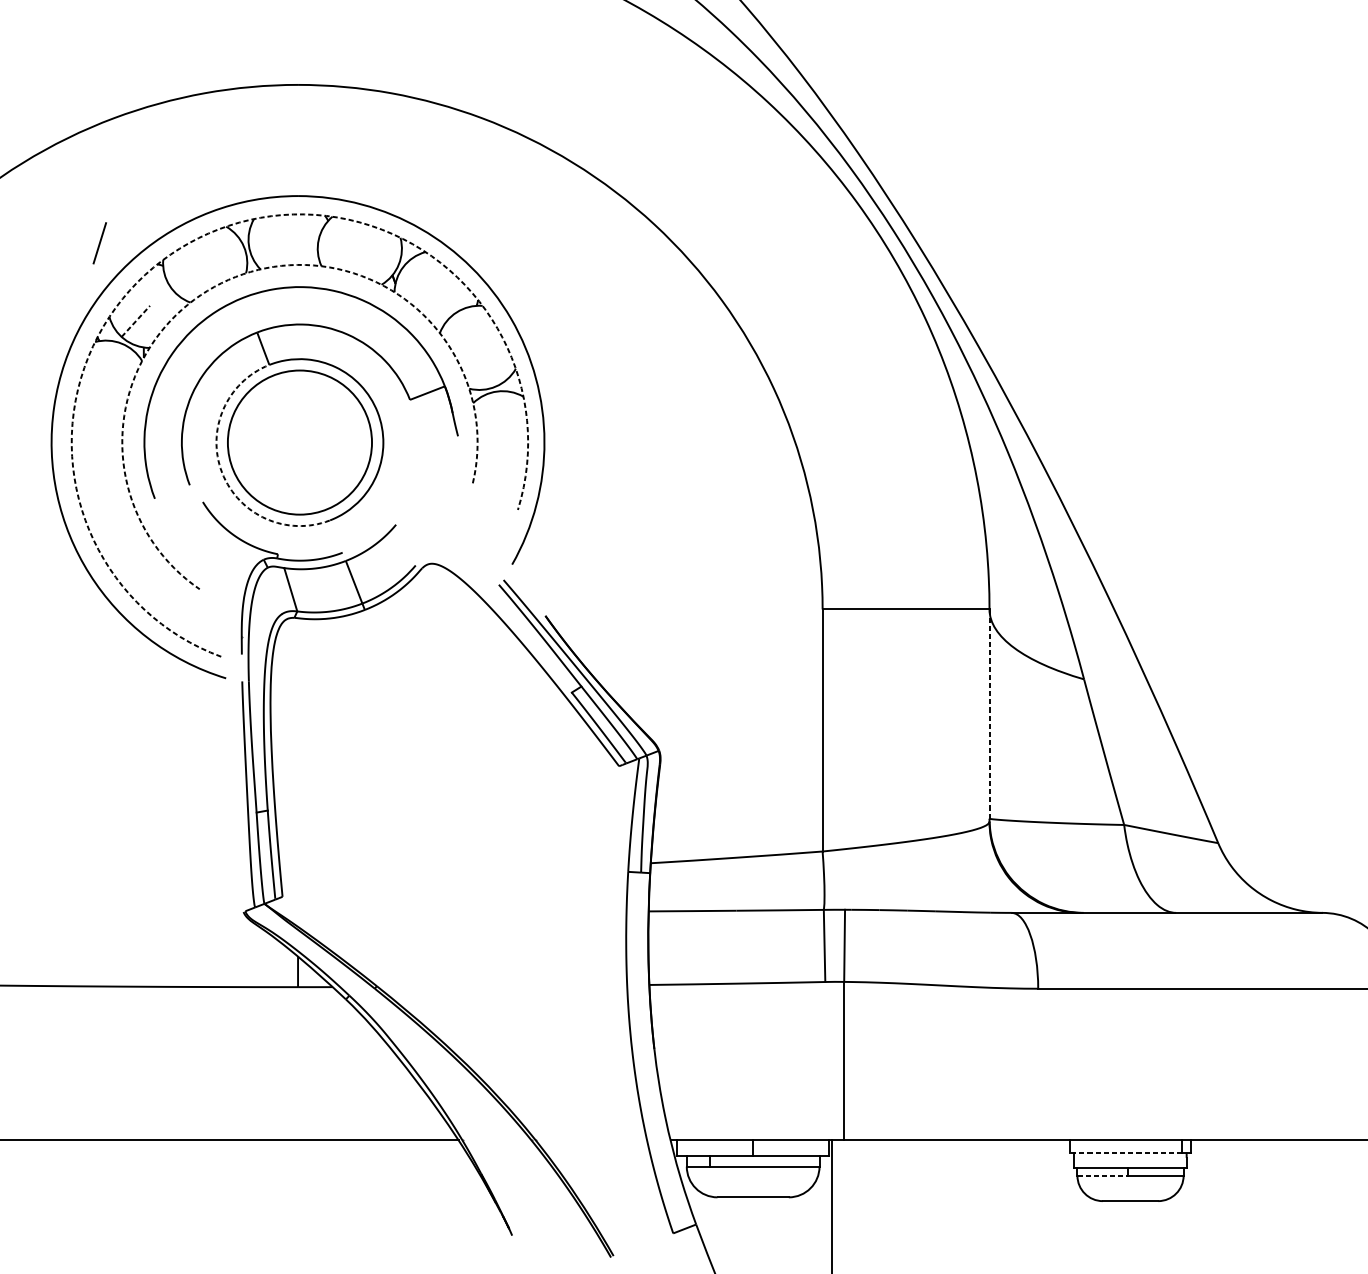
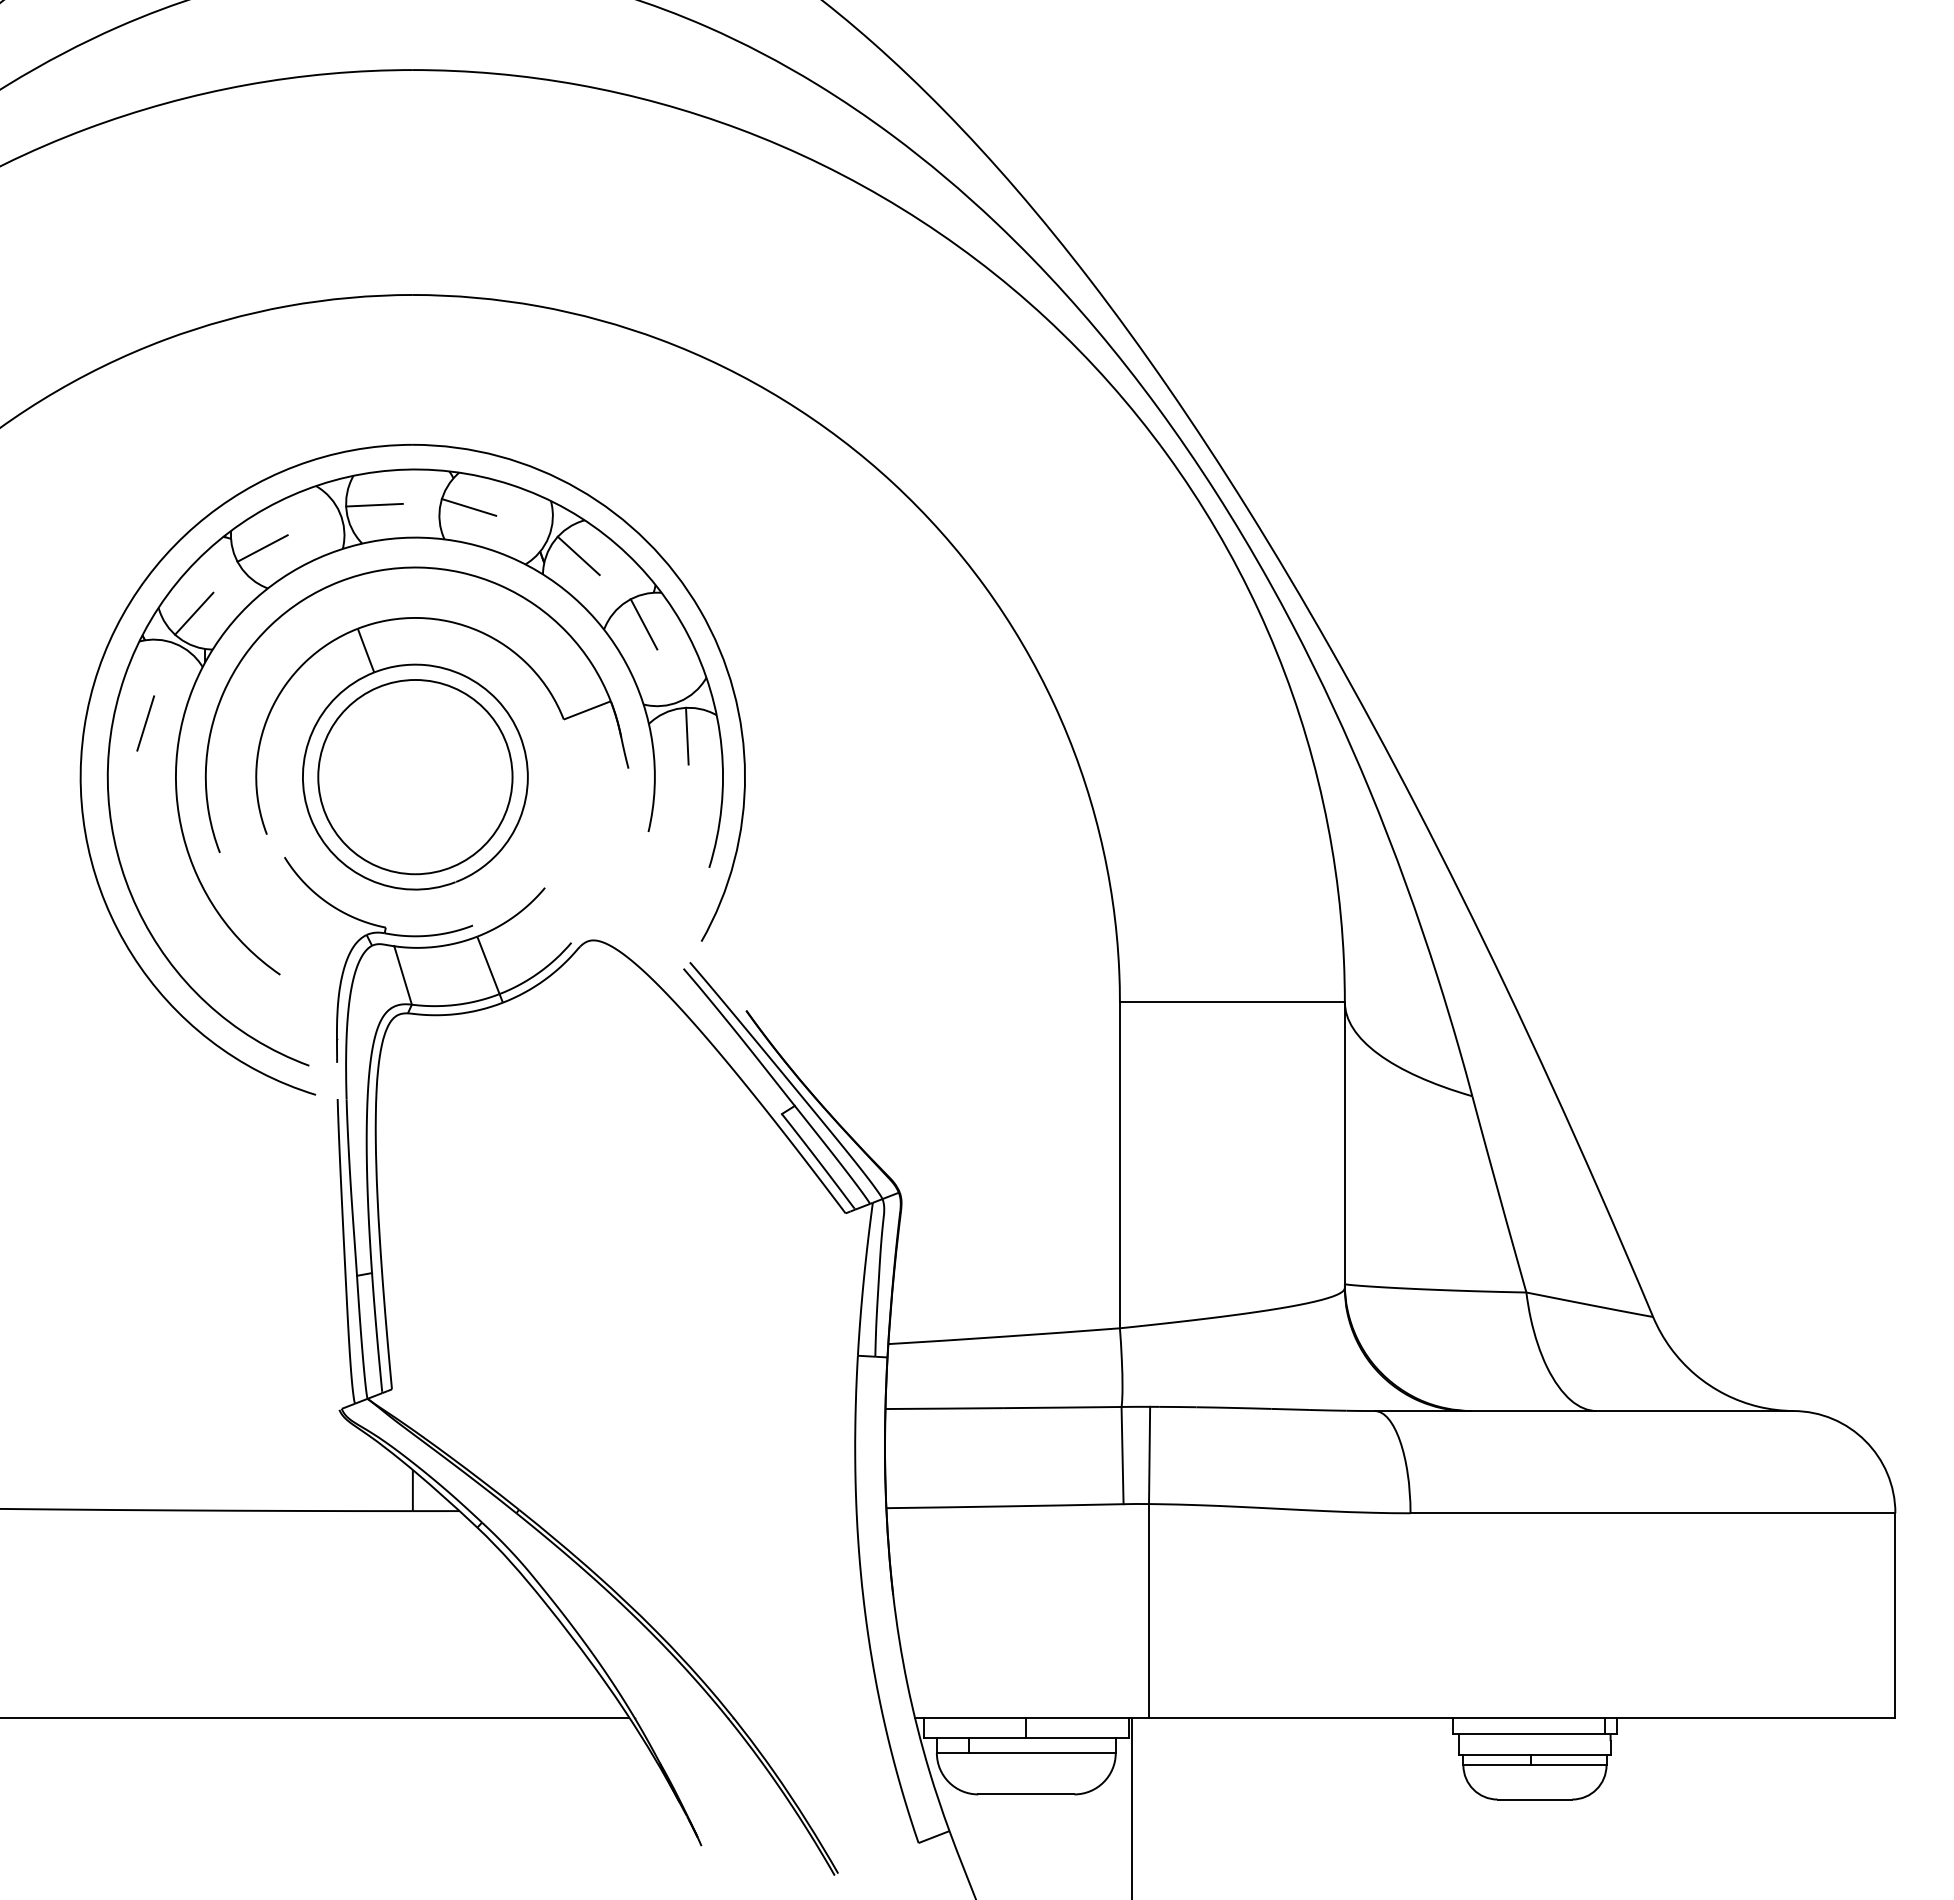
arc: (199, 238) -> (279, 501), dashed -> solid
line: (269, 240) -> (374, 504), added
line: (339, 242) -> (468, 507), added
line: (99, 243) -> (145, 723), moved
line: (186, 272) -> (262, 548), added
arc: (235, 276) -> (328, 553), dashed -> solid
line: (420, 278) -> (578, 555), added
line: (136, 321) -> (194, 613), dashed -> solid
line: (469, 329) -> (643, 624), added
line: (501, 411) -> (687, 735), added
arc: (222, 472) -> (310, 817), dashed -> solid
line: (989, 715) -> (1344, 1145), dashed -> solid
line: (1126, 1152) -> (1529, 1734), dashed -> solid
line: (1102, 1175) -> (1497, 1765), dashed -> solid

